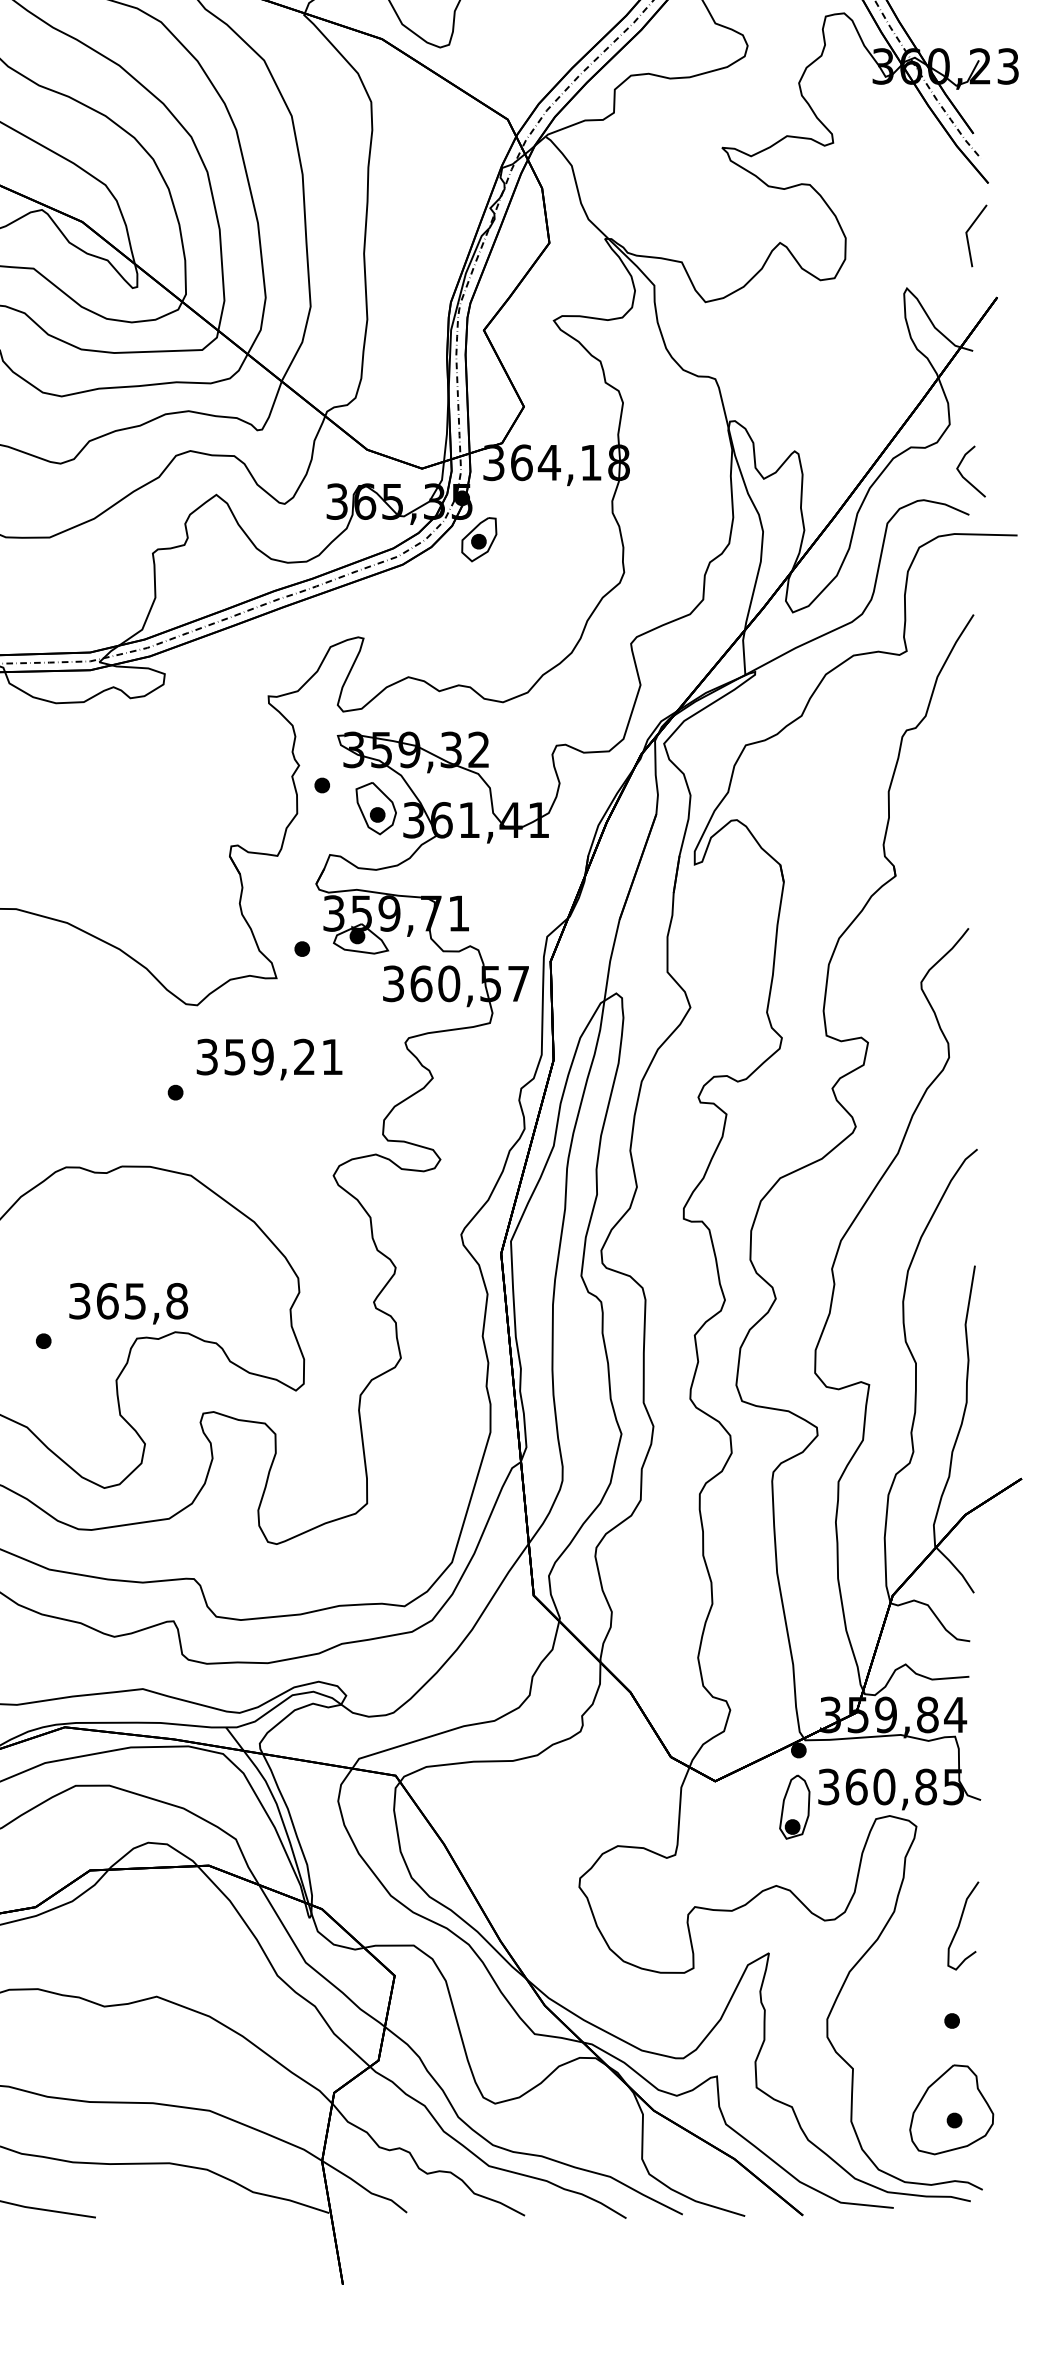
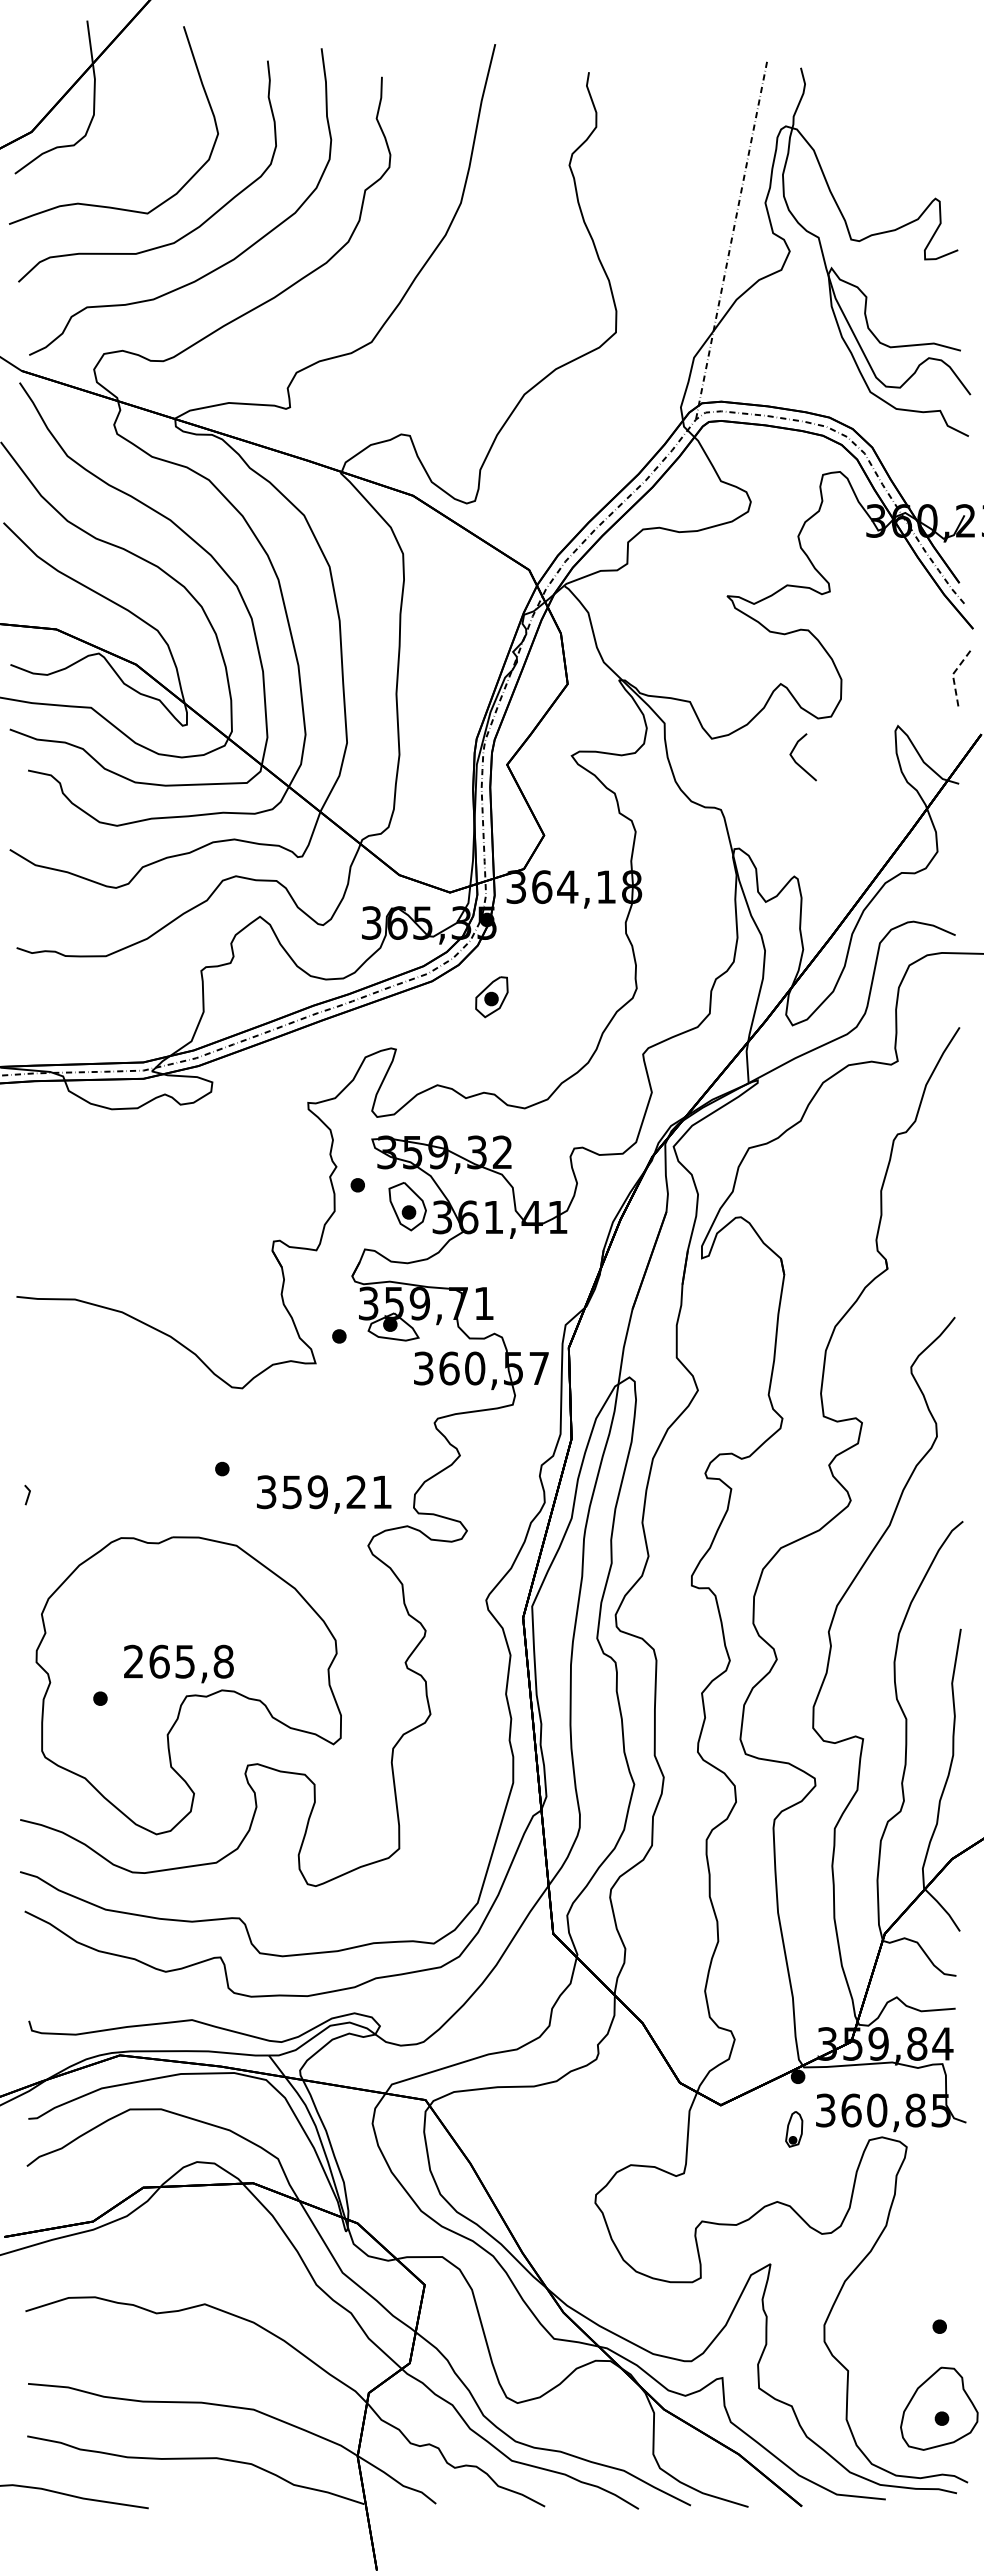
line: (965, 232) -> (952, 674), solid -> dashed
line: (964, 477) -> (797, 762), moved
part: (478, 540) -> (491, 997), moved
text: (269, 1059) -> (324, 1494), moved
text: (79, 1300) -> (133, 1661), 365,8 -> 265,8
part: (793, 1807) -> (793, 2129), size x0.6
curve: (960, 1924) -> (947, 2237), removed

